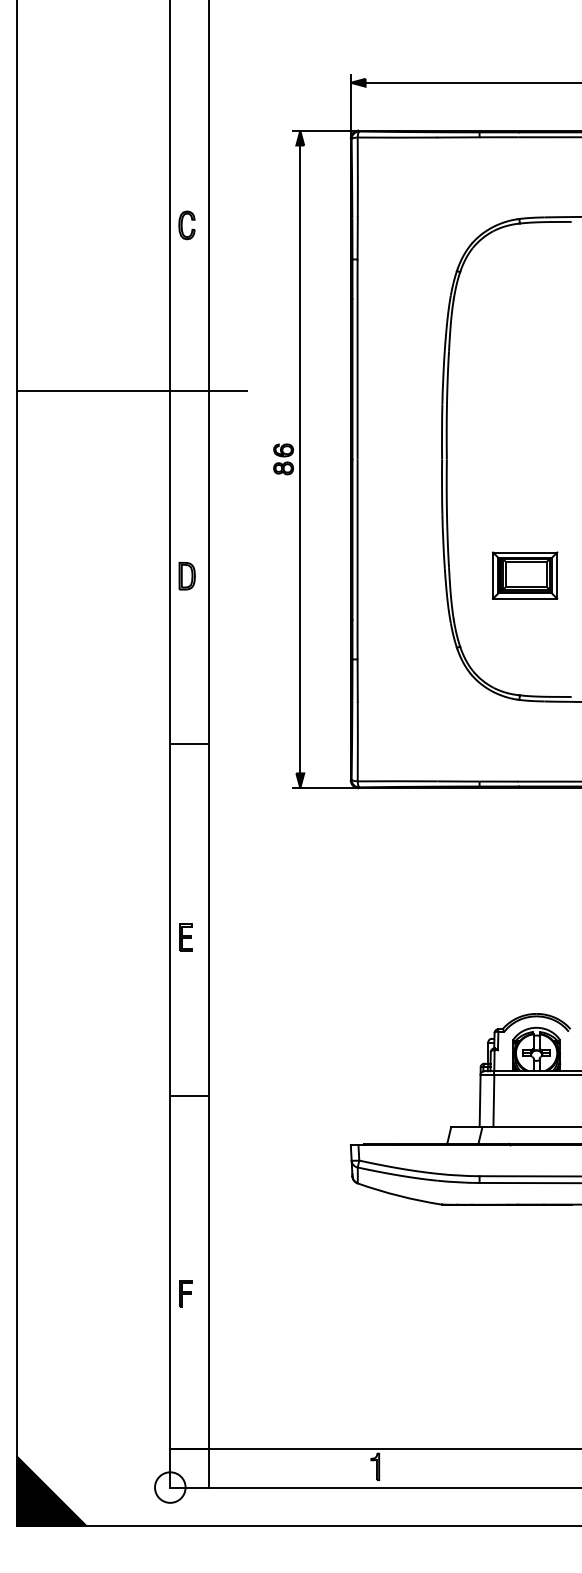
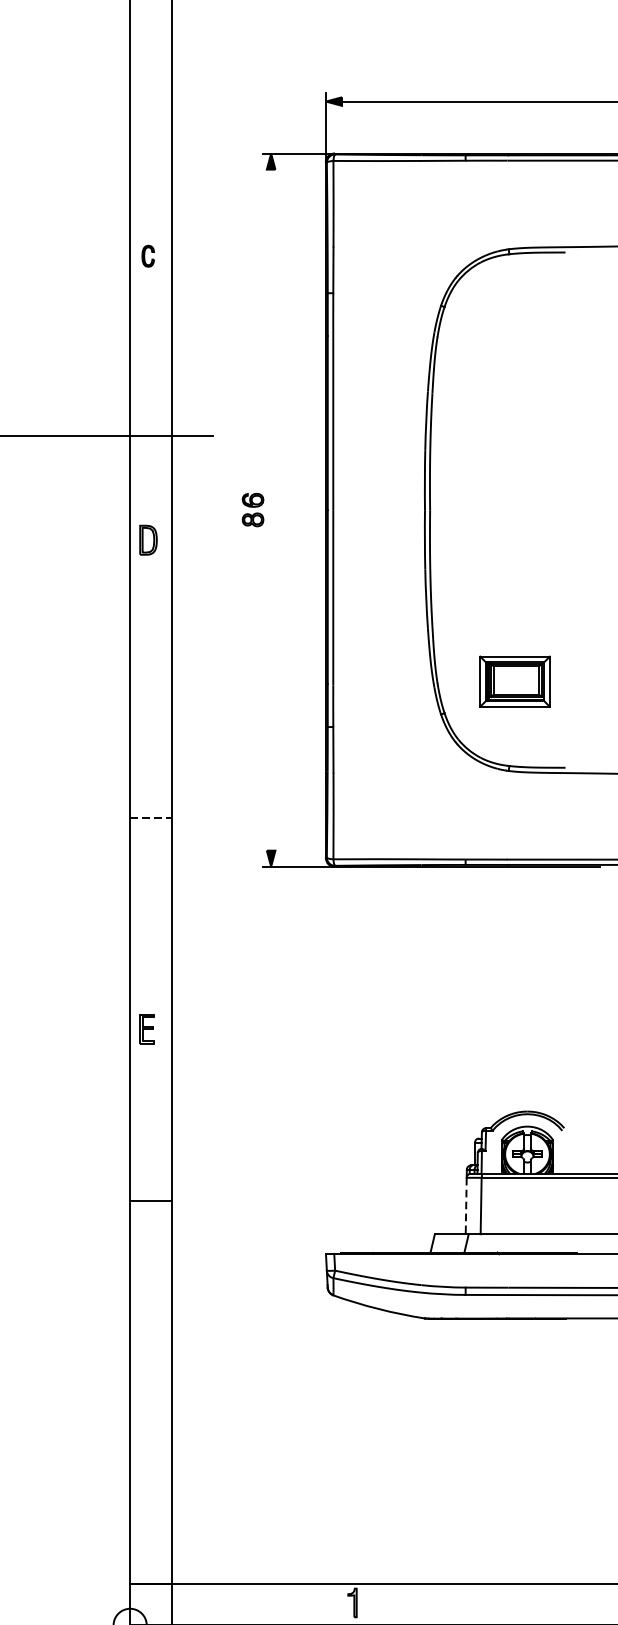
part: (186, 225) -> (147, 256), size x0.7
line: (300, 459) -> (271, 510), removed
part: (525, 575) -> (515, 681), moved
part: (186, 576) -> (147, 540), moved
line: (189, 743) -> (150, 818), solid -> dashed
line: (480, 1101) -> (466, 1206), solid -> dashed
part: (185, 1293) -> (146, 1414), removed

